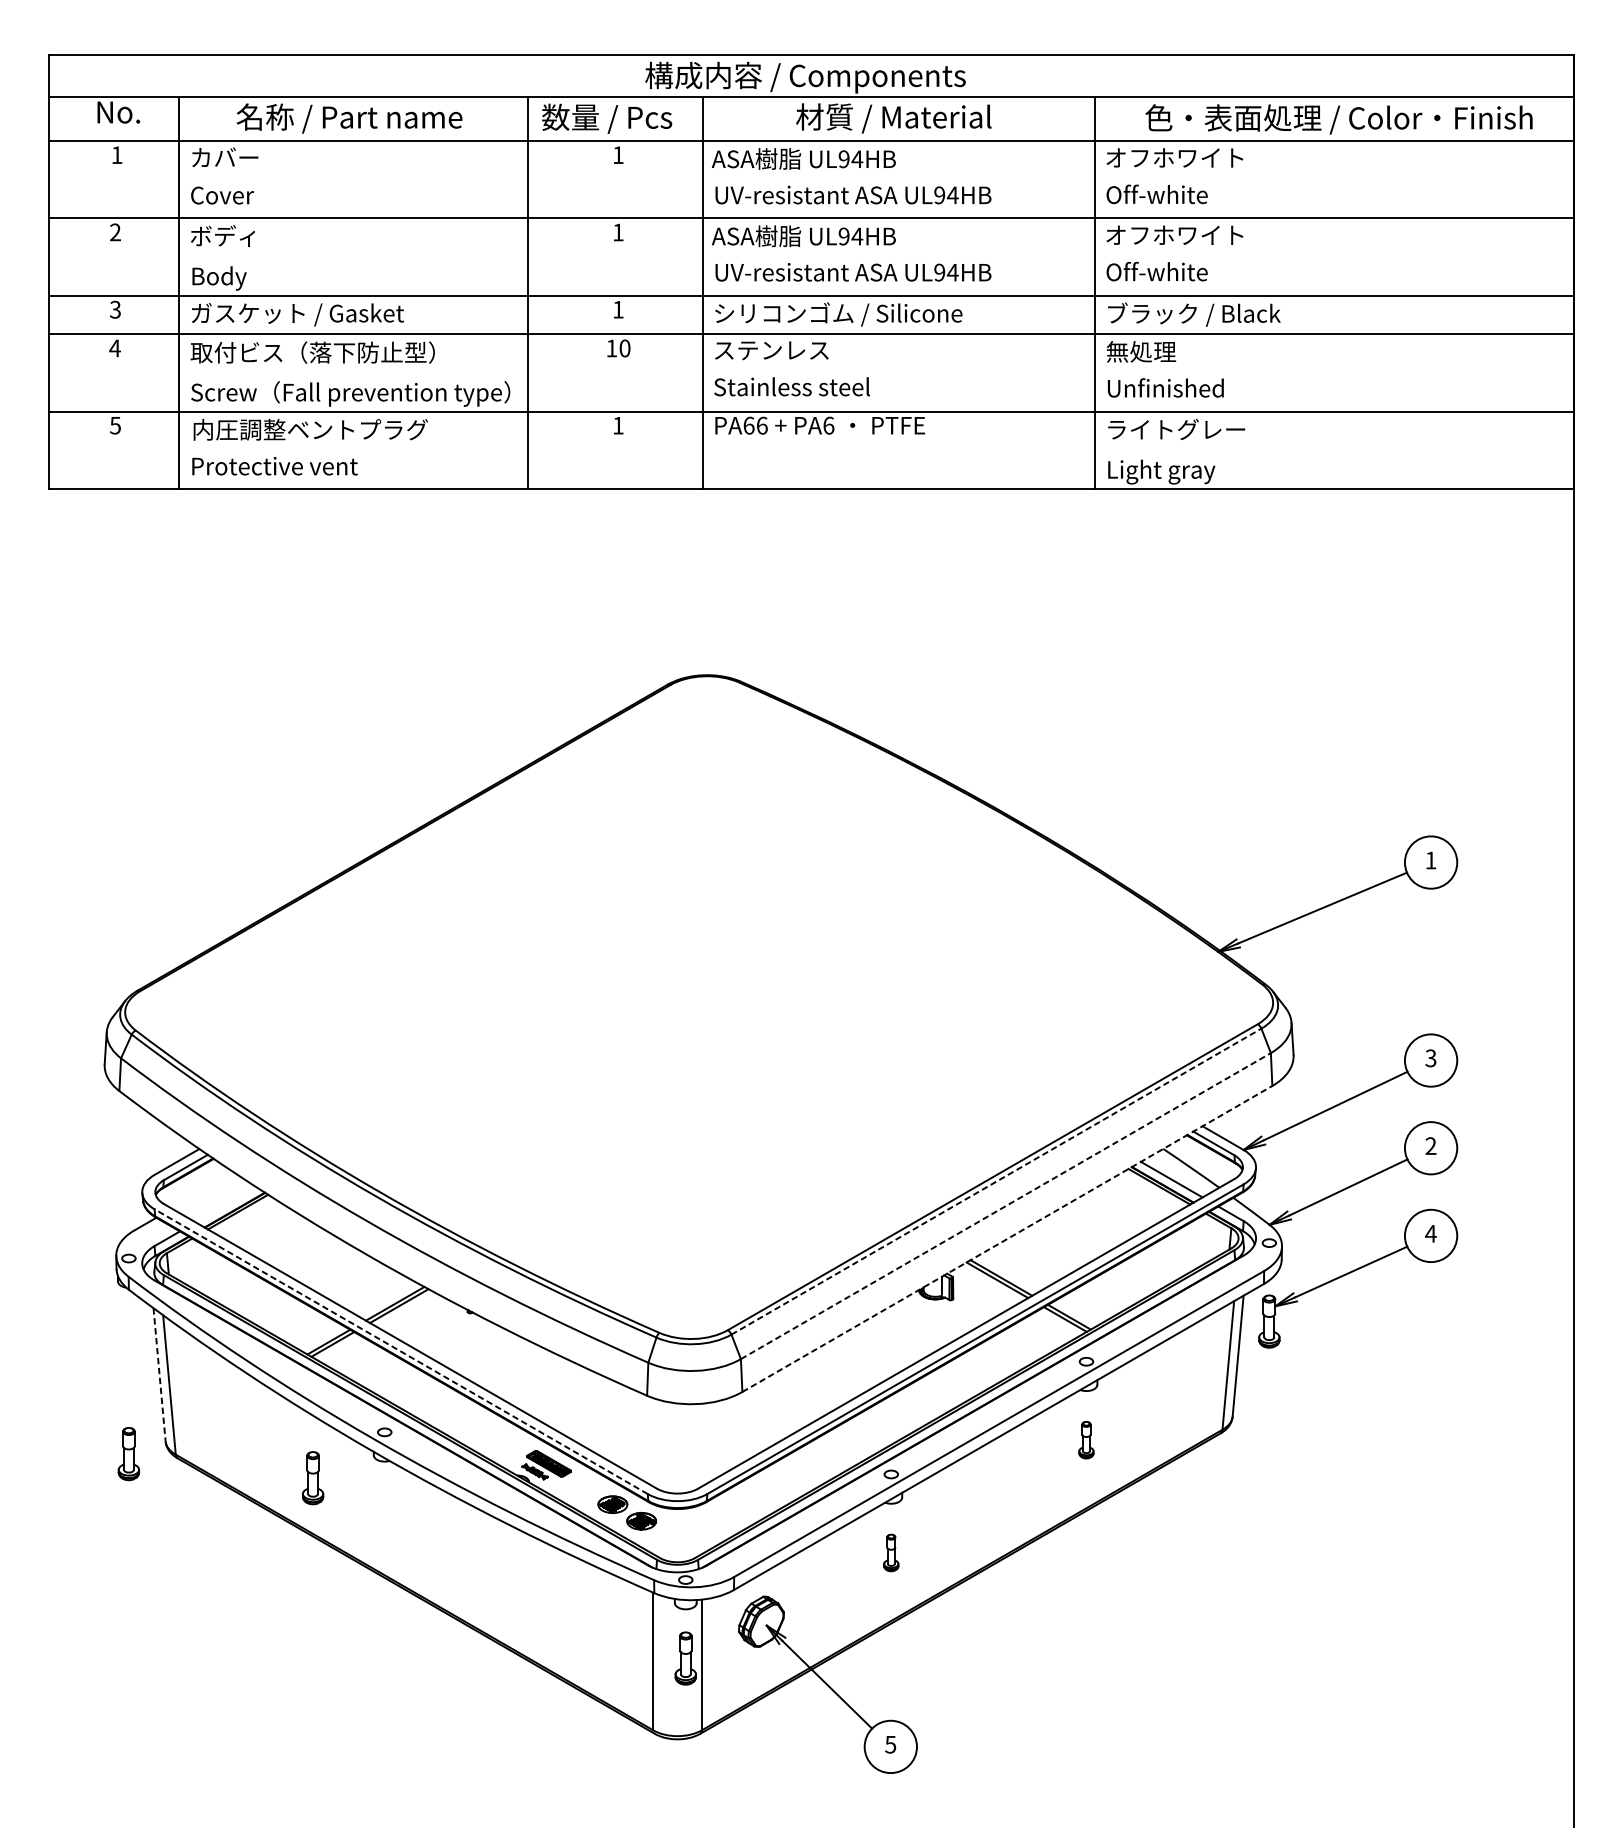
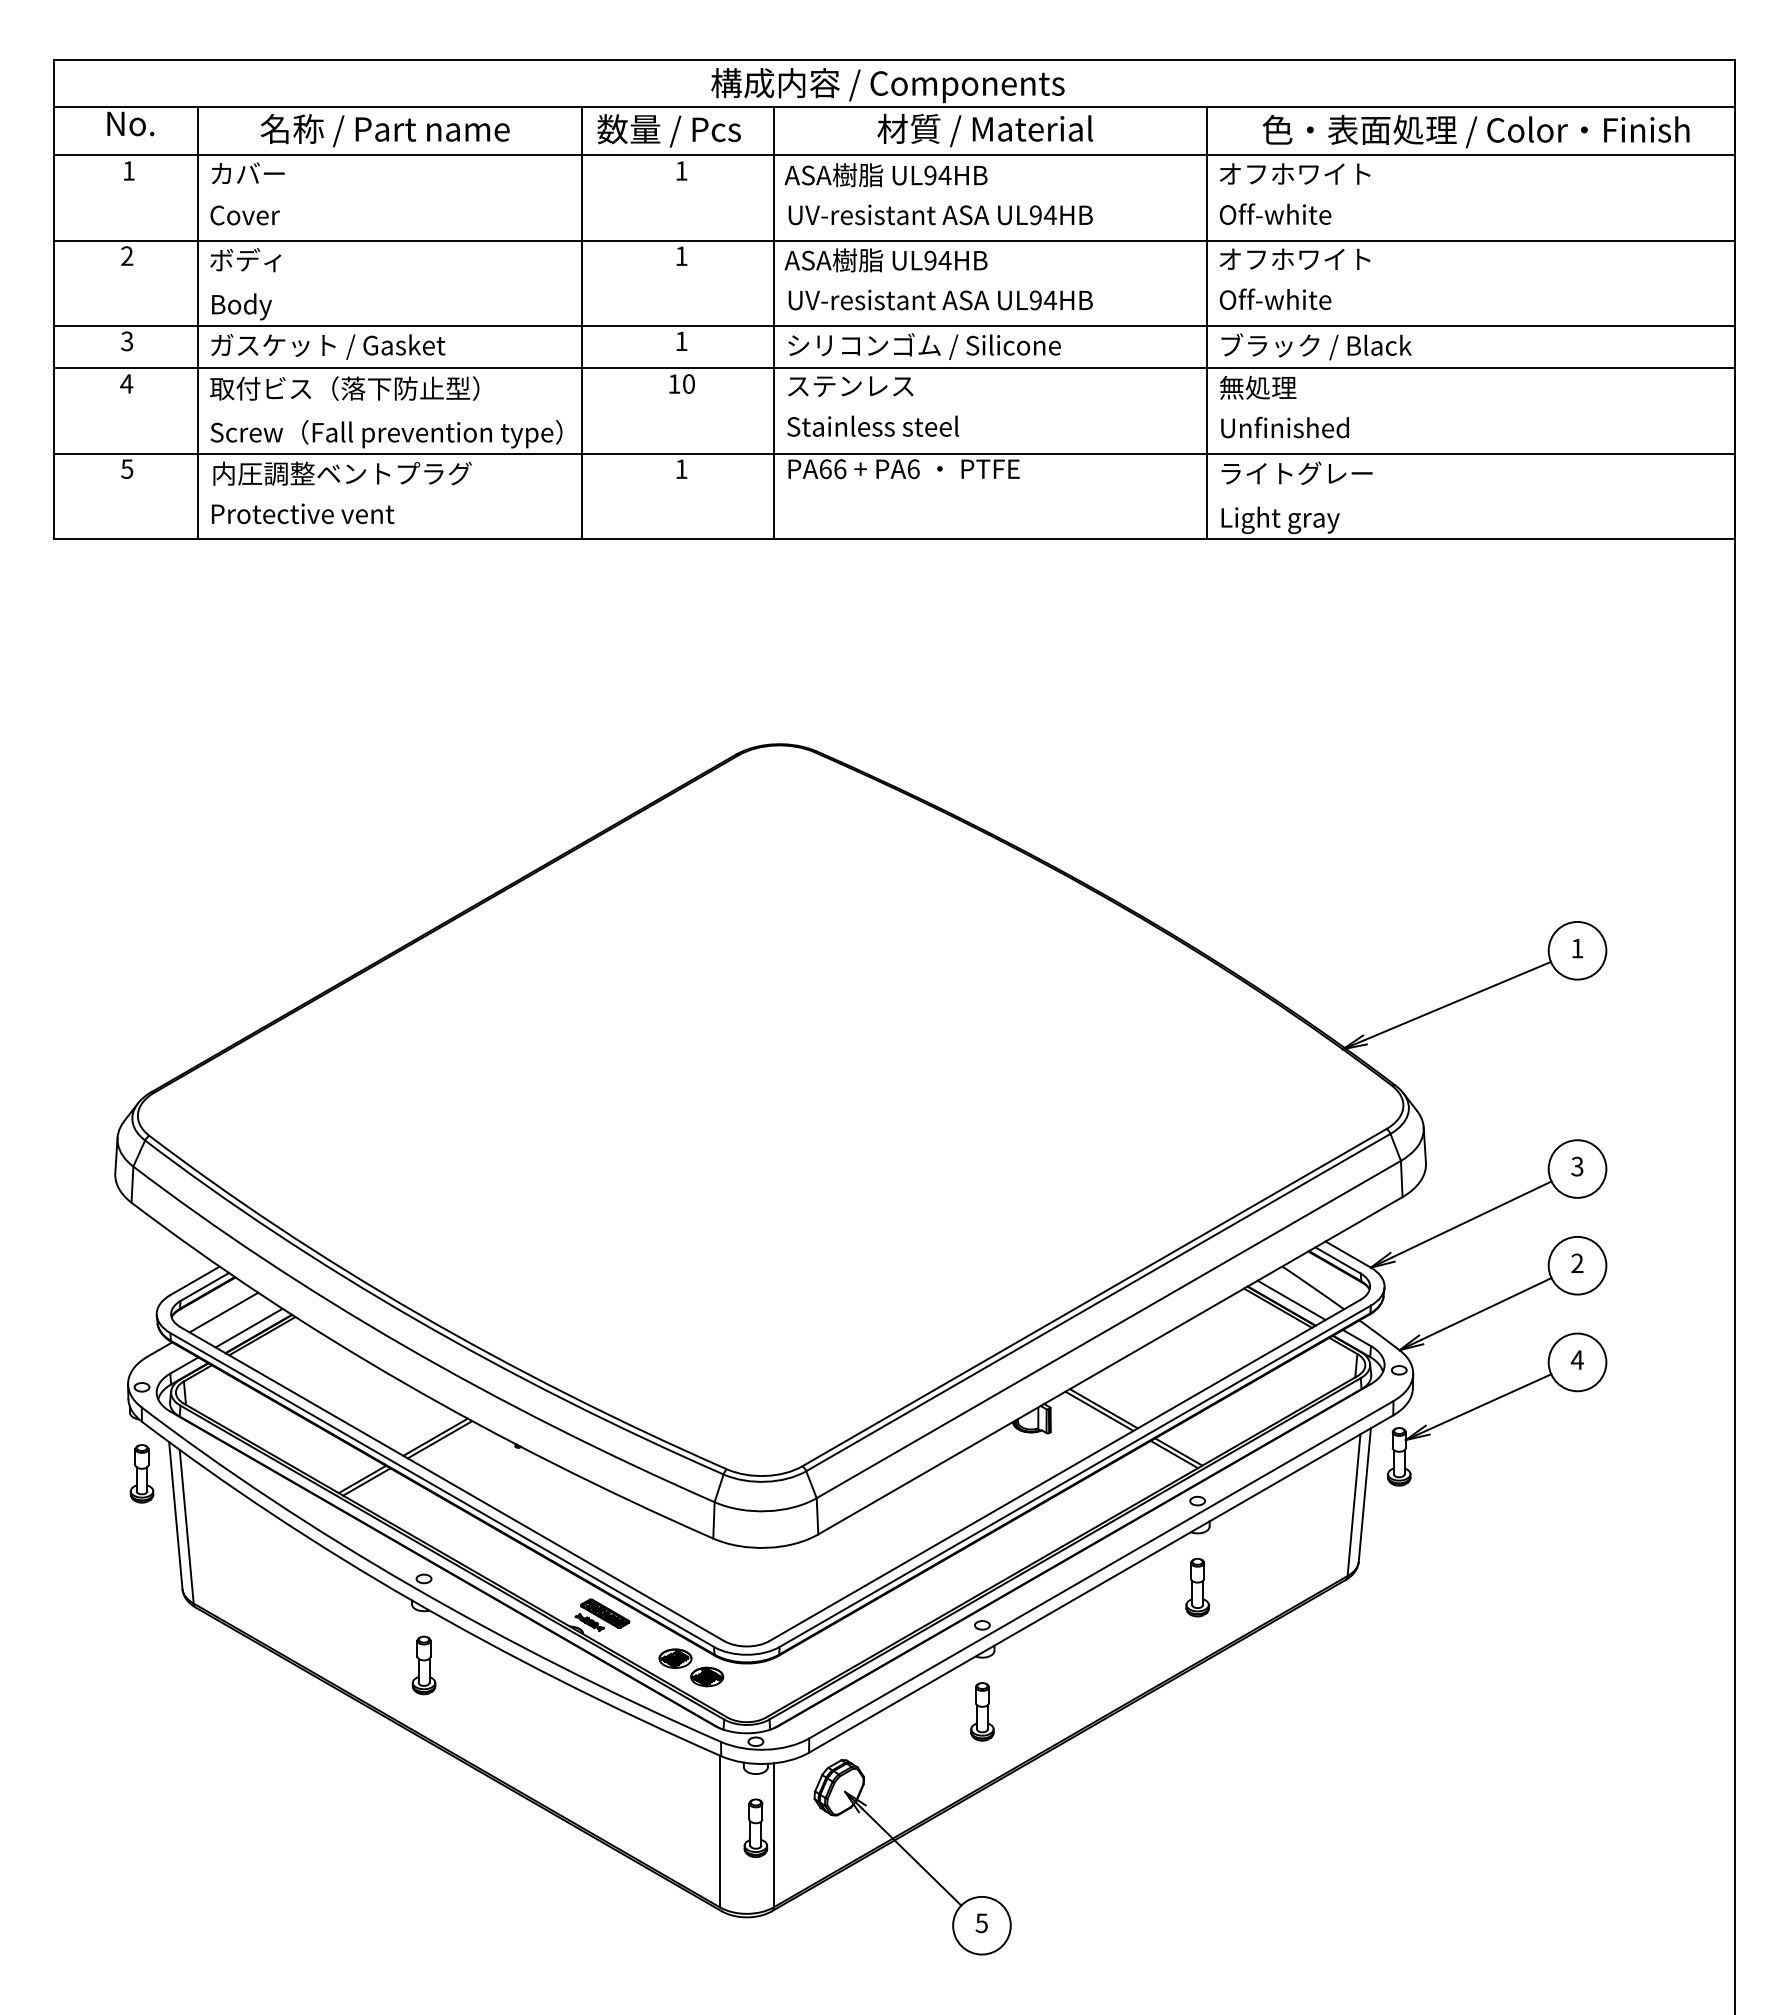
line: (996, 1181) -> (1098, 1302), dashed -> solid
line: (202, 1190) -> (223, 1312), added
line: (225, 1204) -> (248, 1327), added
line: (1006, 1206) -> (1109, 1329), dashed -> solid
line: (1007, 1238) -> (1110, 1365), dashed -> solid
line: (401, 1352) -> (442, 1490), dashed -> solid
line: (159, 1374) -> (175, 1515), dashed -> solid
part: (1086, 1440) -> (1197, 1587), size x1.43
part: (128, 1453) -> (141, 1473), moved
part: (312, 1478) -> (423, 1665), moved
part: (891, 1552) -> (982, 1711), size x1.43

